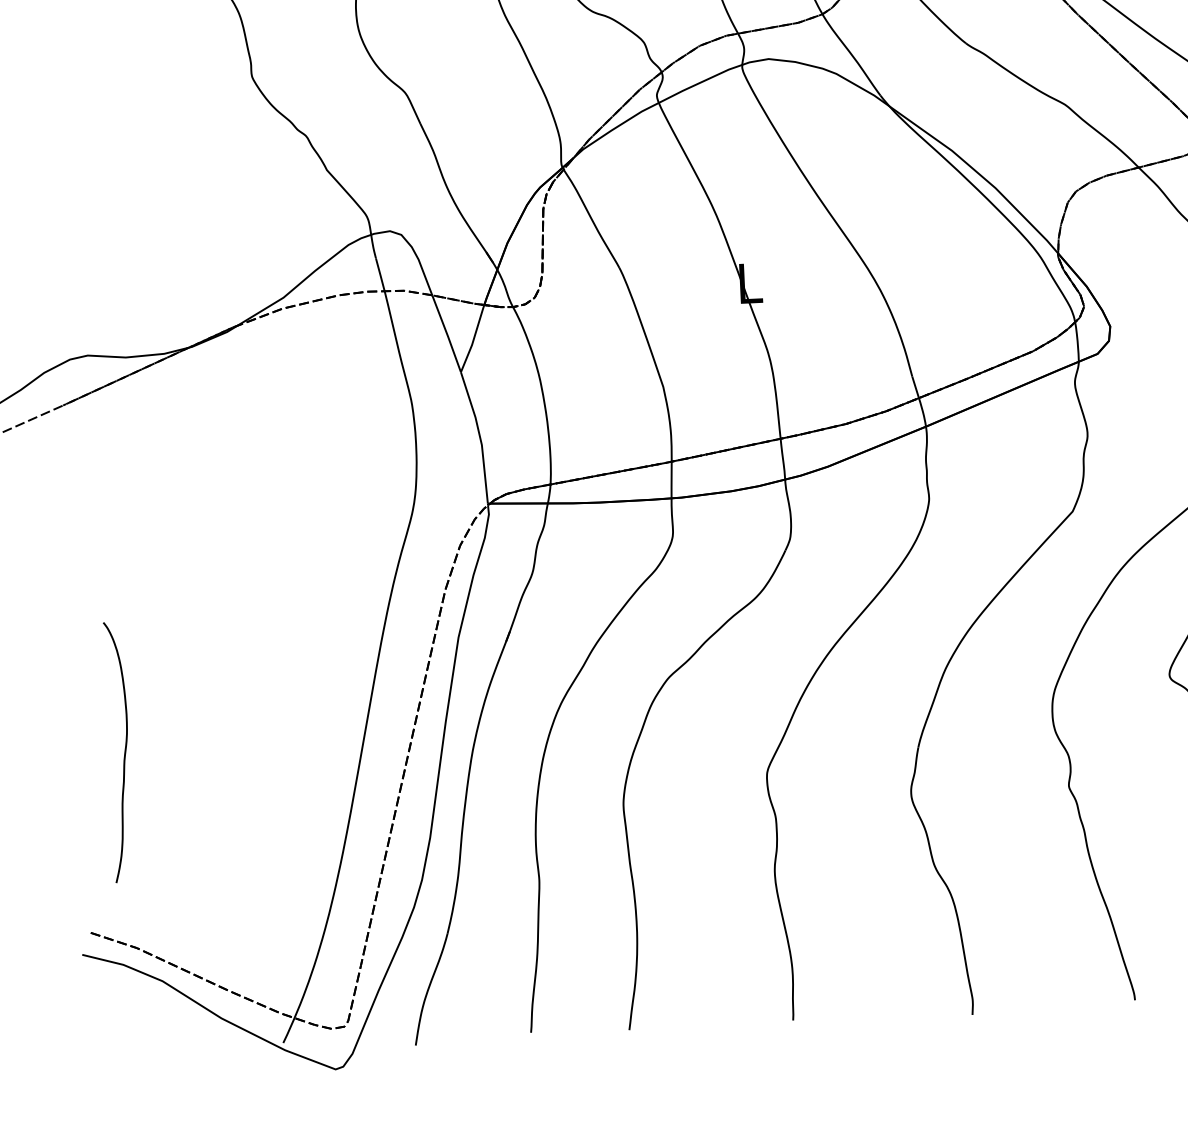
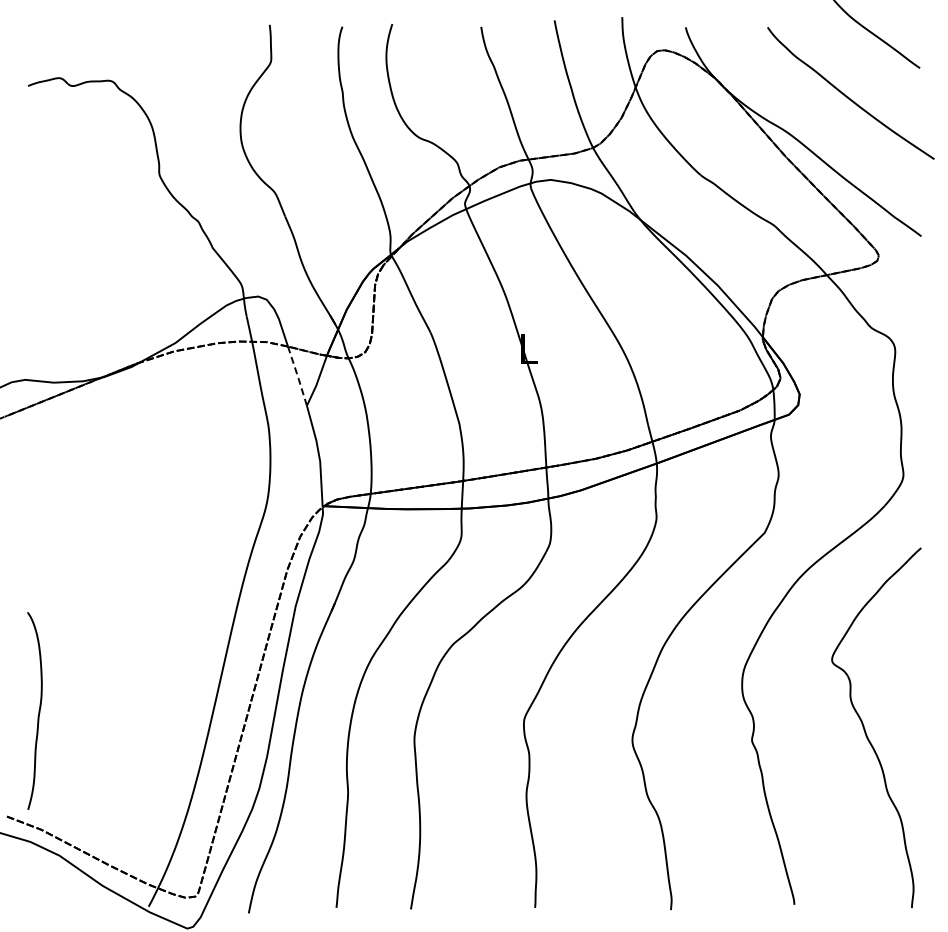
line: (446, 334) -> (297, 376), solid -> dashed
curve: (123, 751) -> (38, 710), moved

